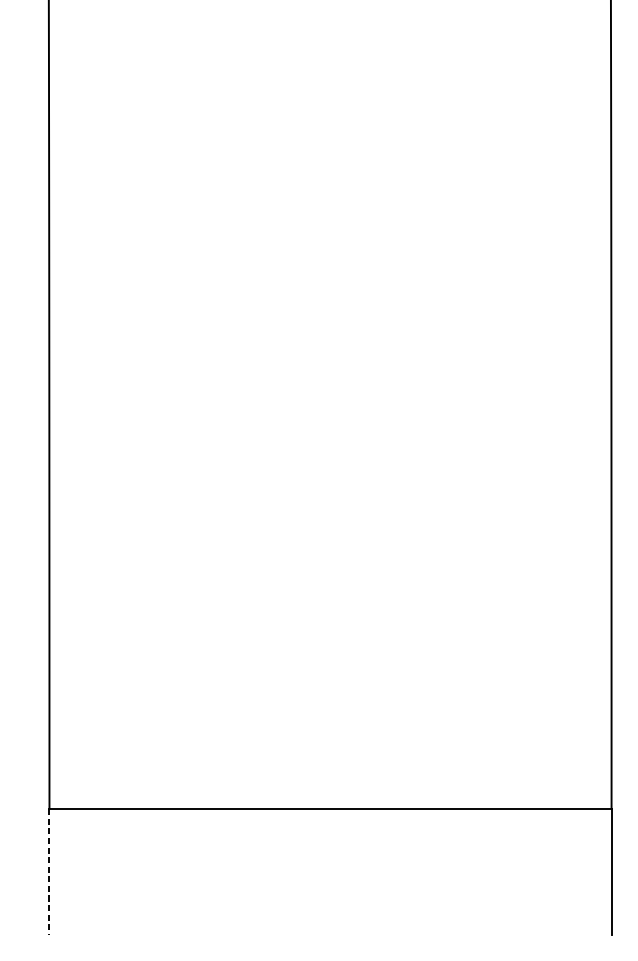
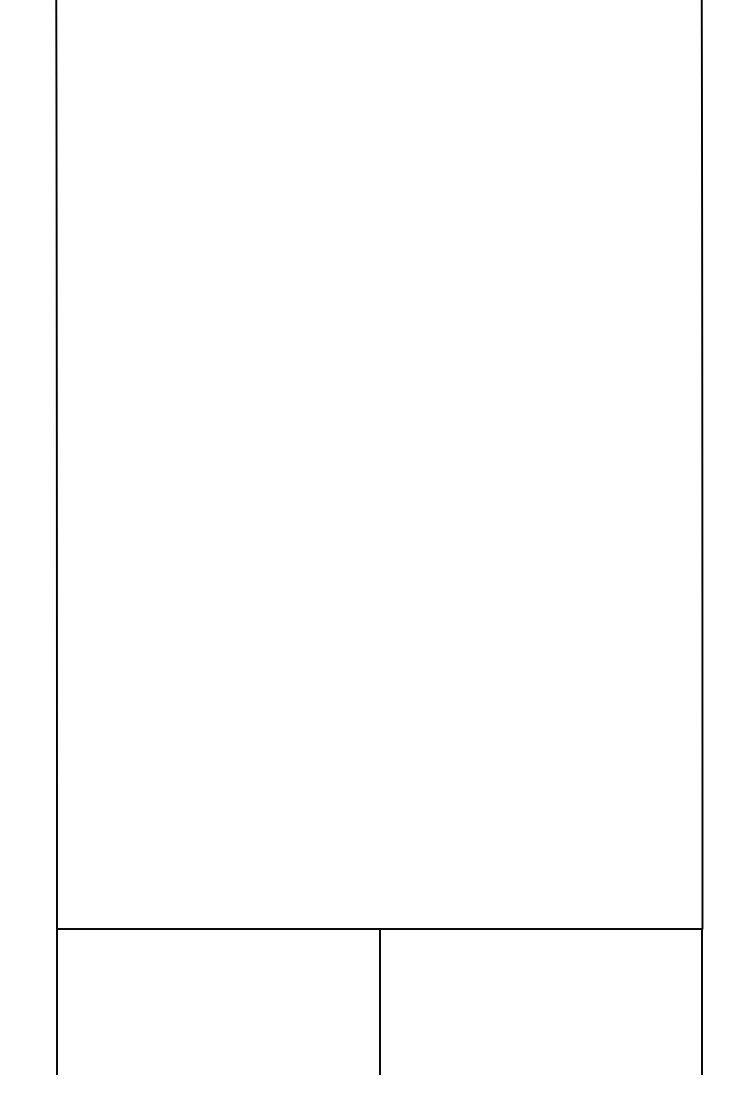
line: (331, 871) -> (380, 1001), added
line: (49, 872) -> (56, 1002), dashed -> solid

